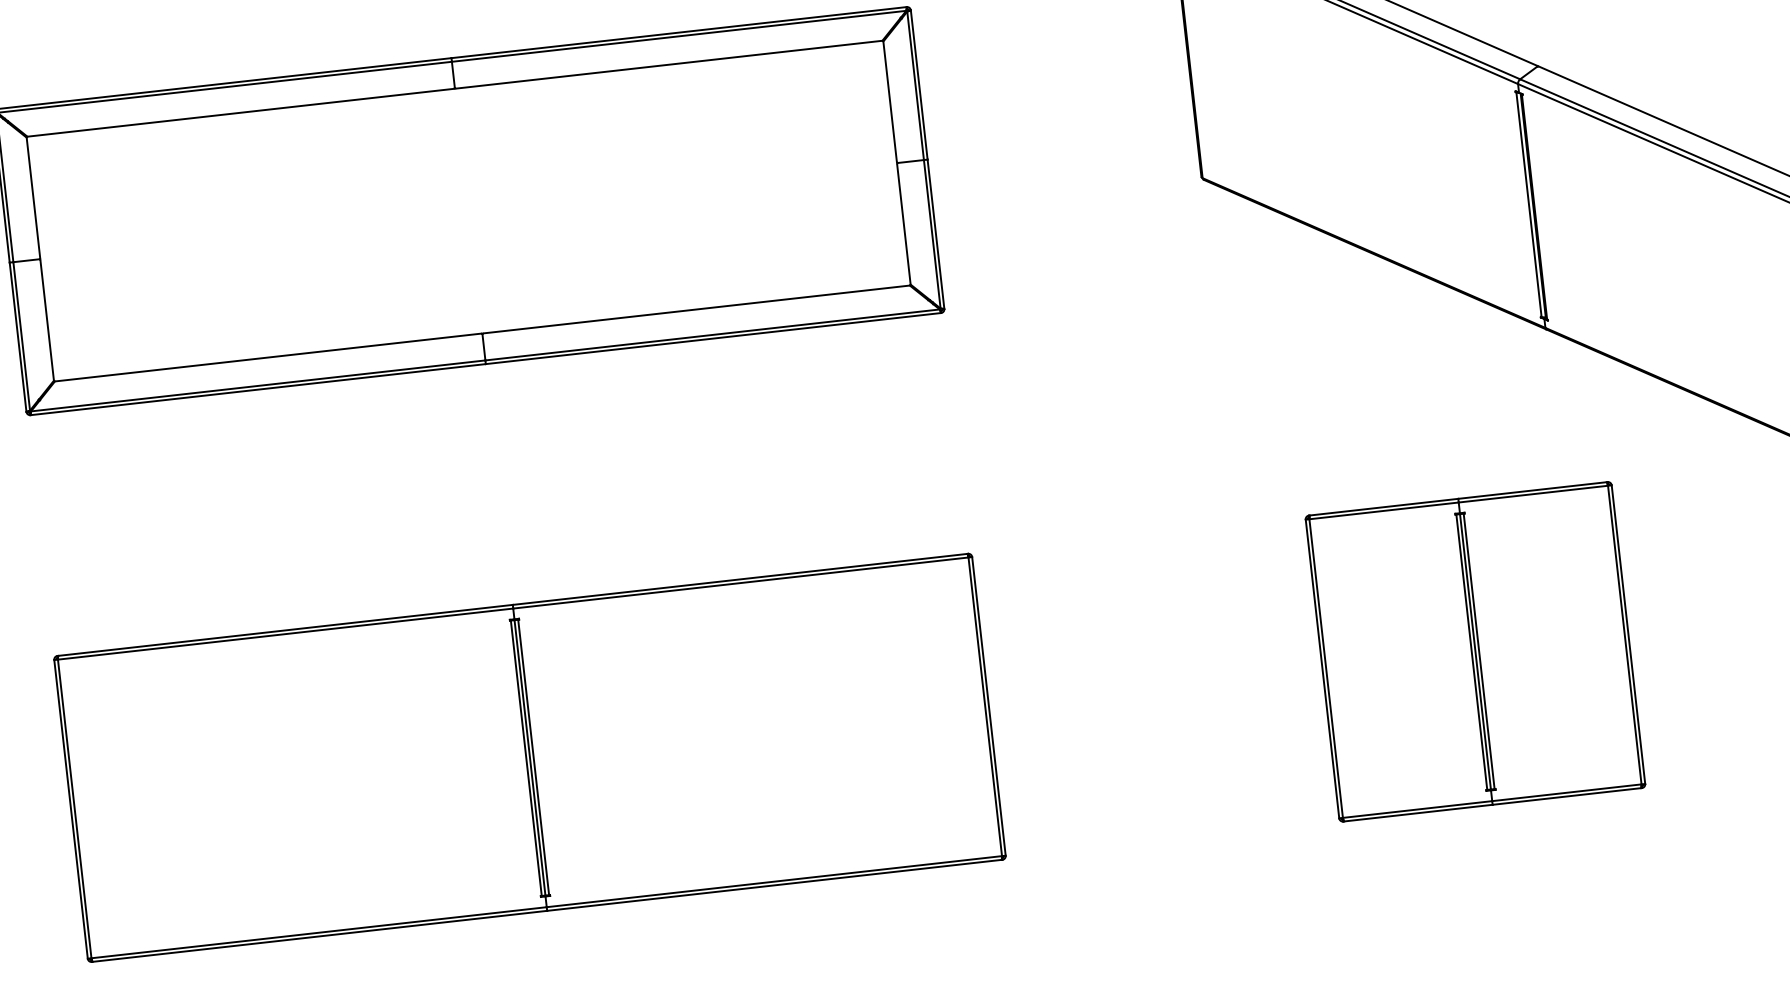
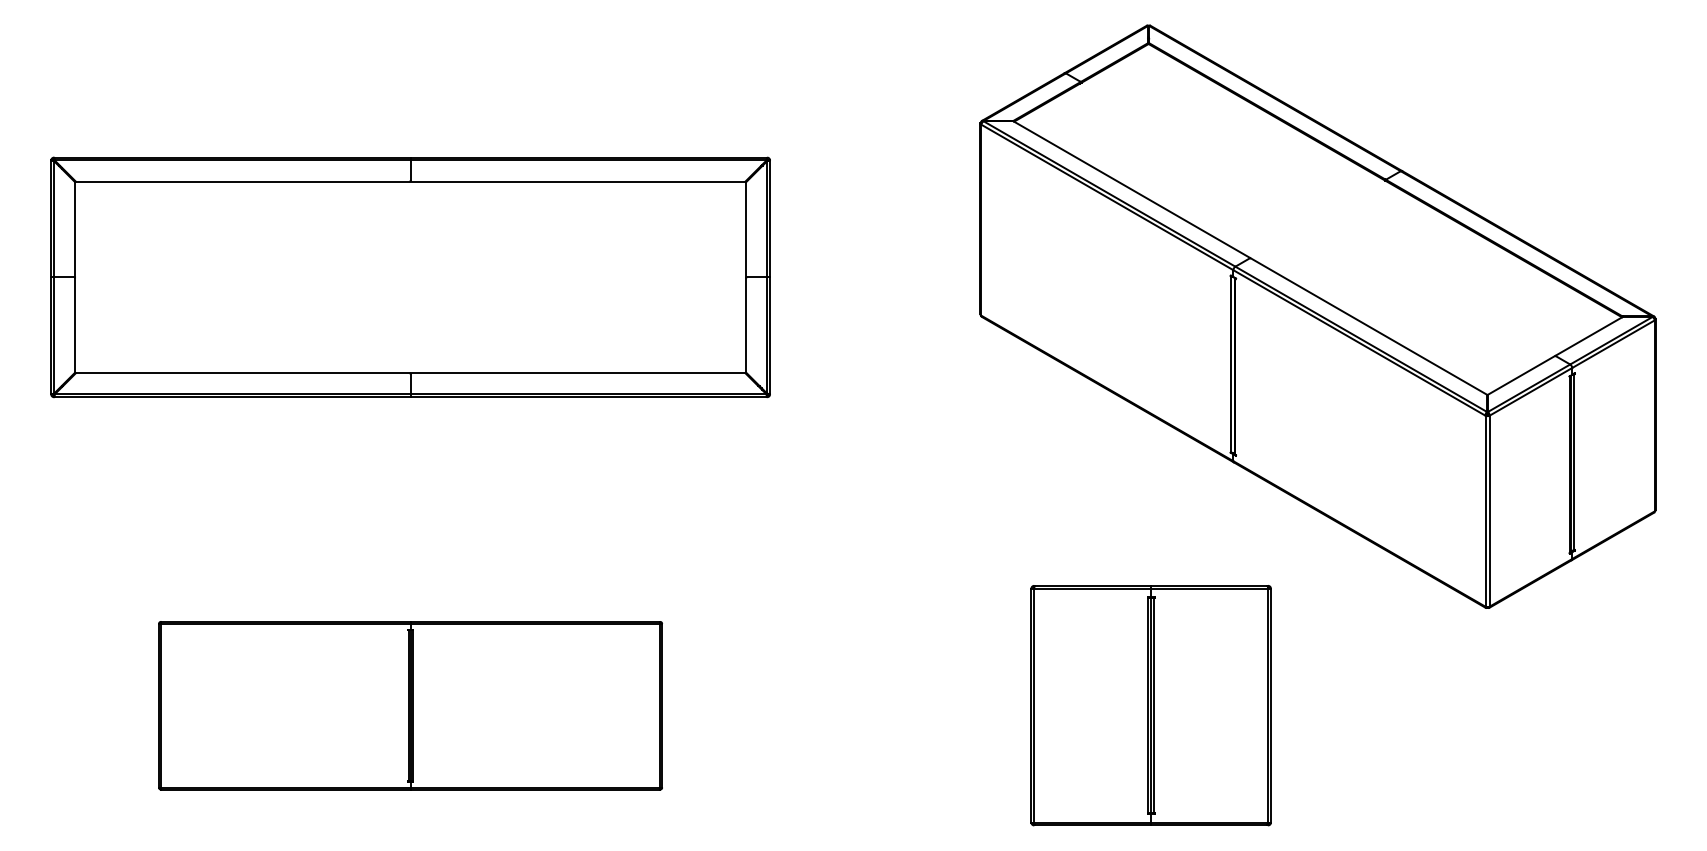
part: (529, 757) -> (410, 705), size x0.7

